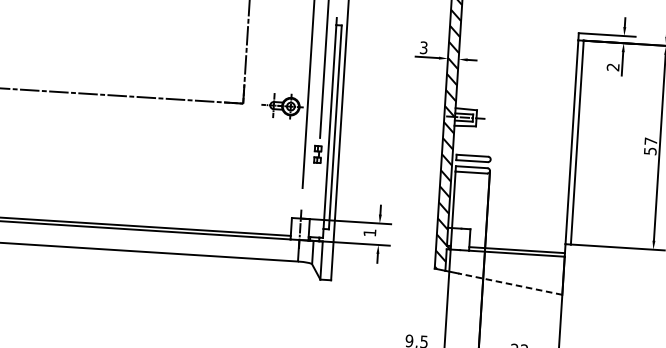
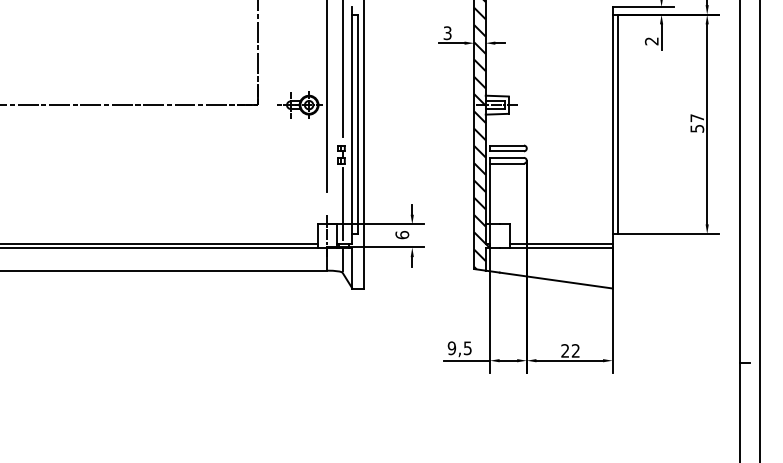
line: (316, 200) -> (342, 203), added
text: (370, 233) -> (402, 235), 1 -> 6
line: (509, 284) -> (555, 280), dashed -> solid

